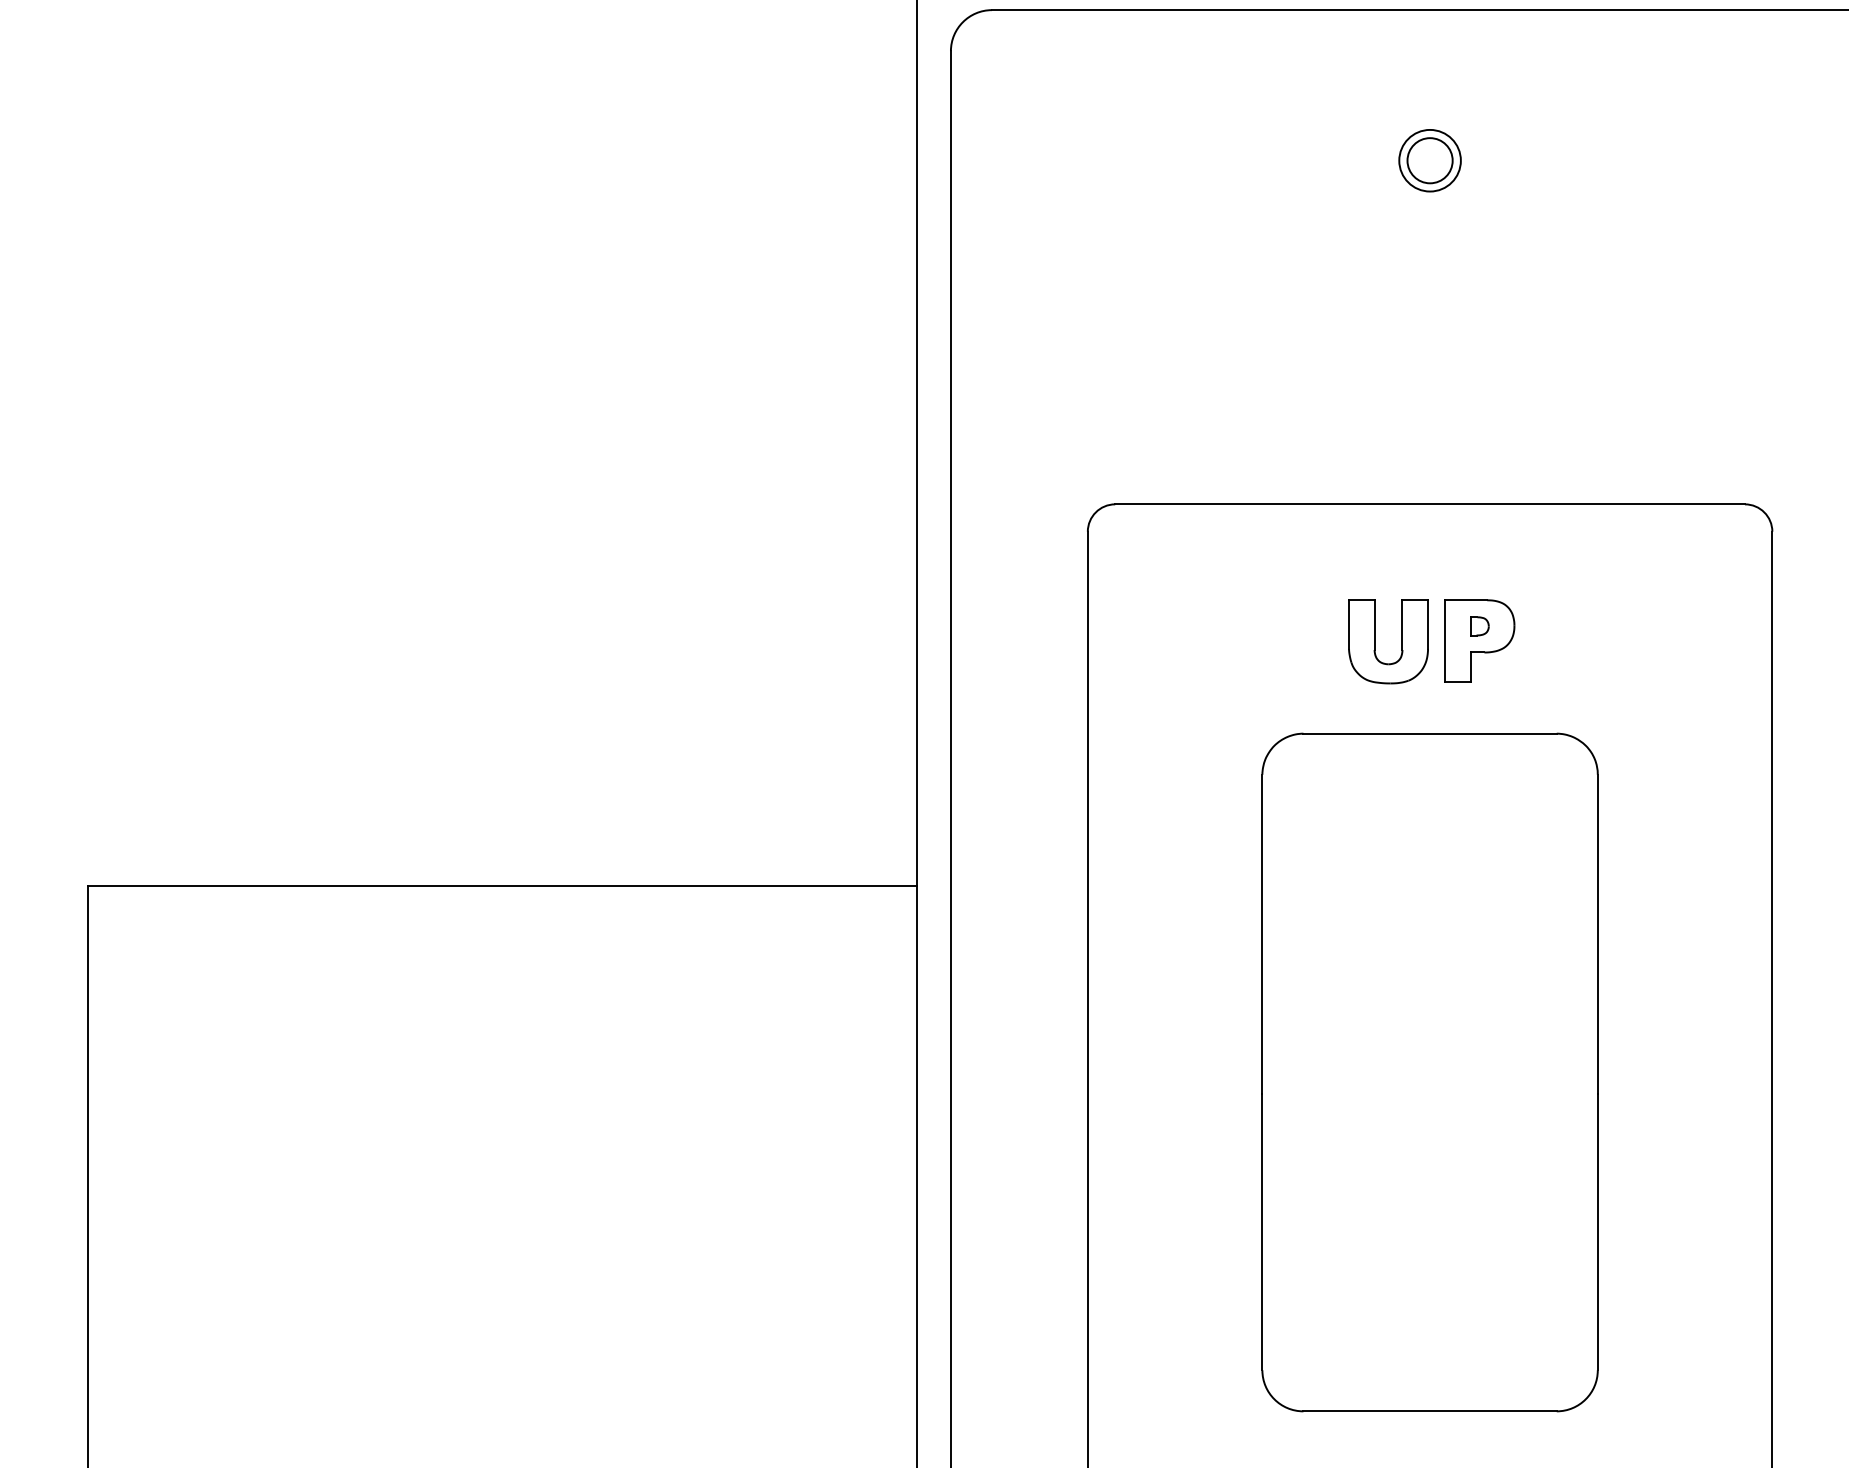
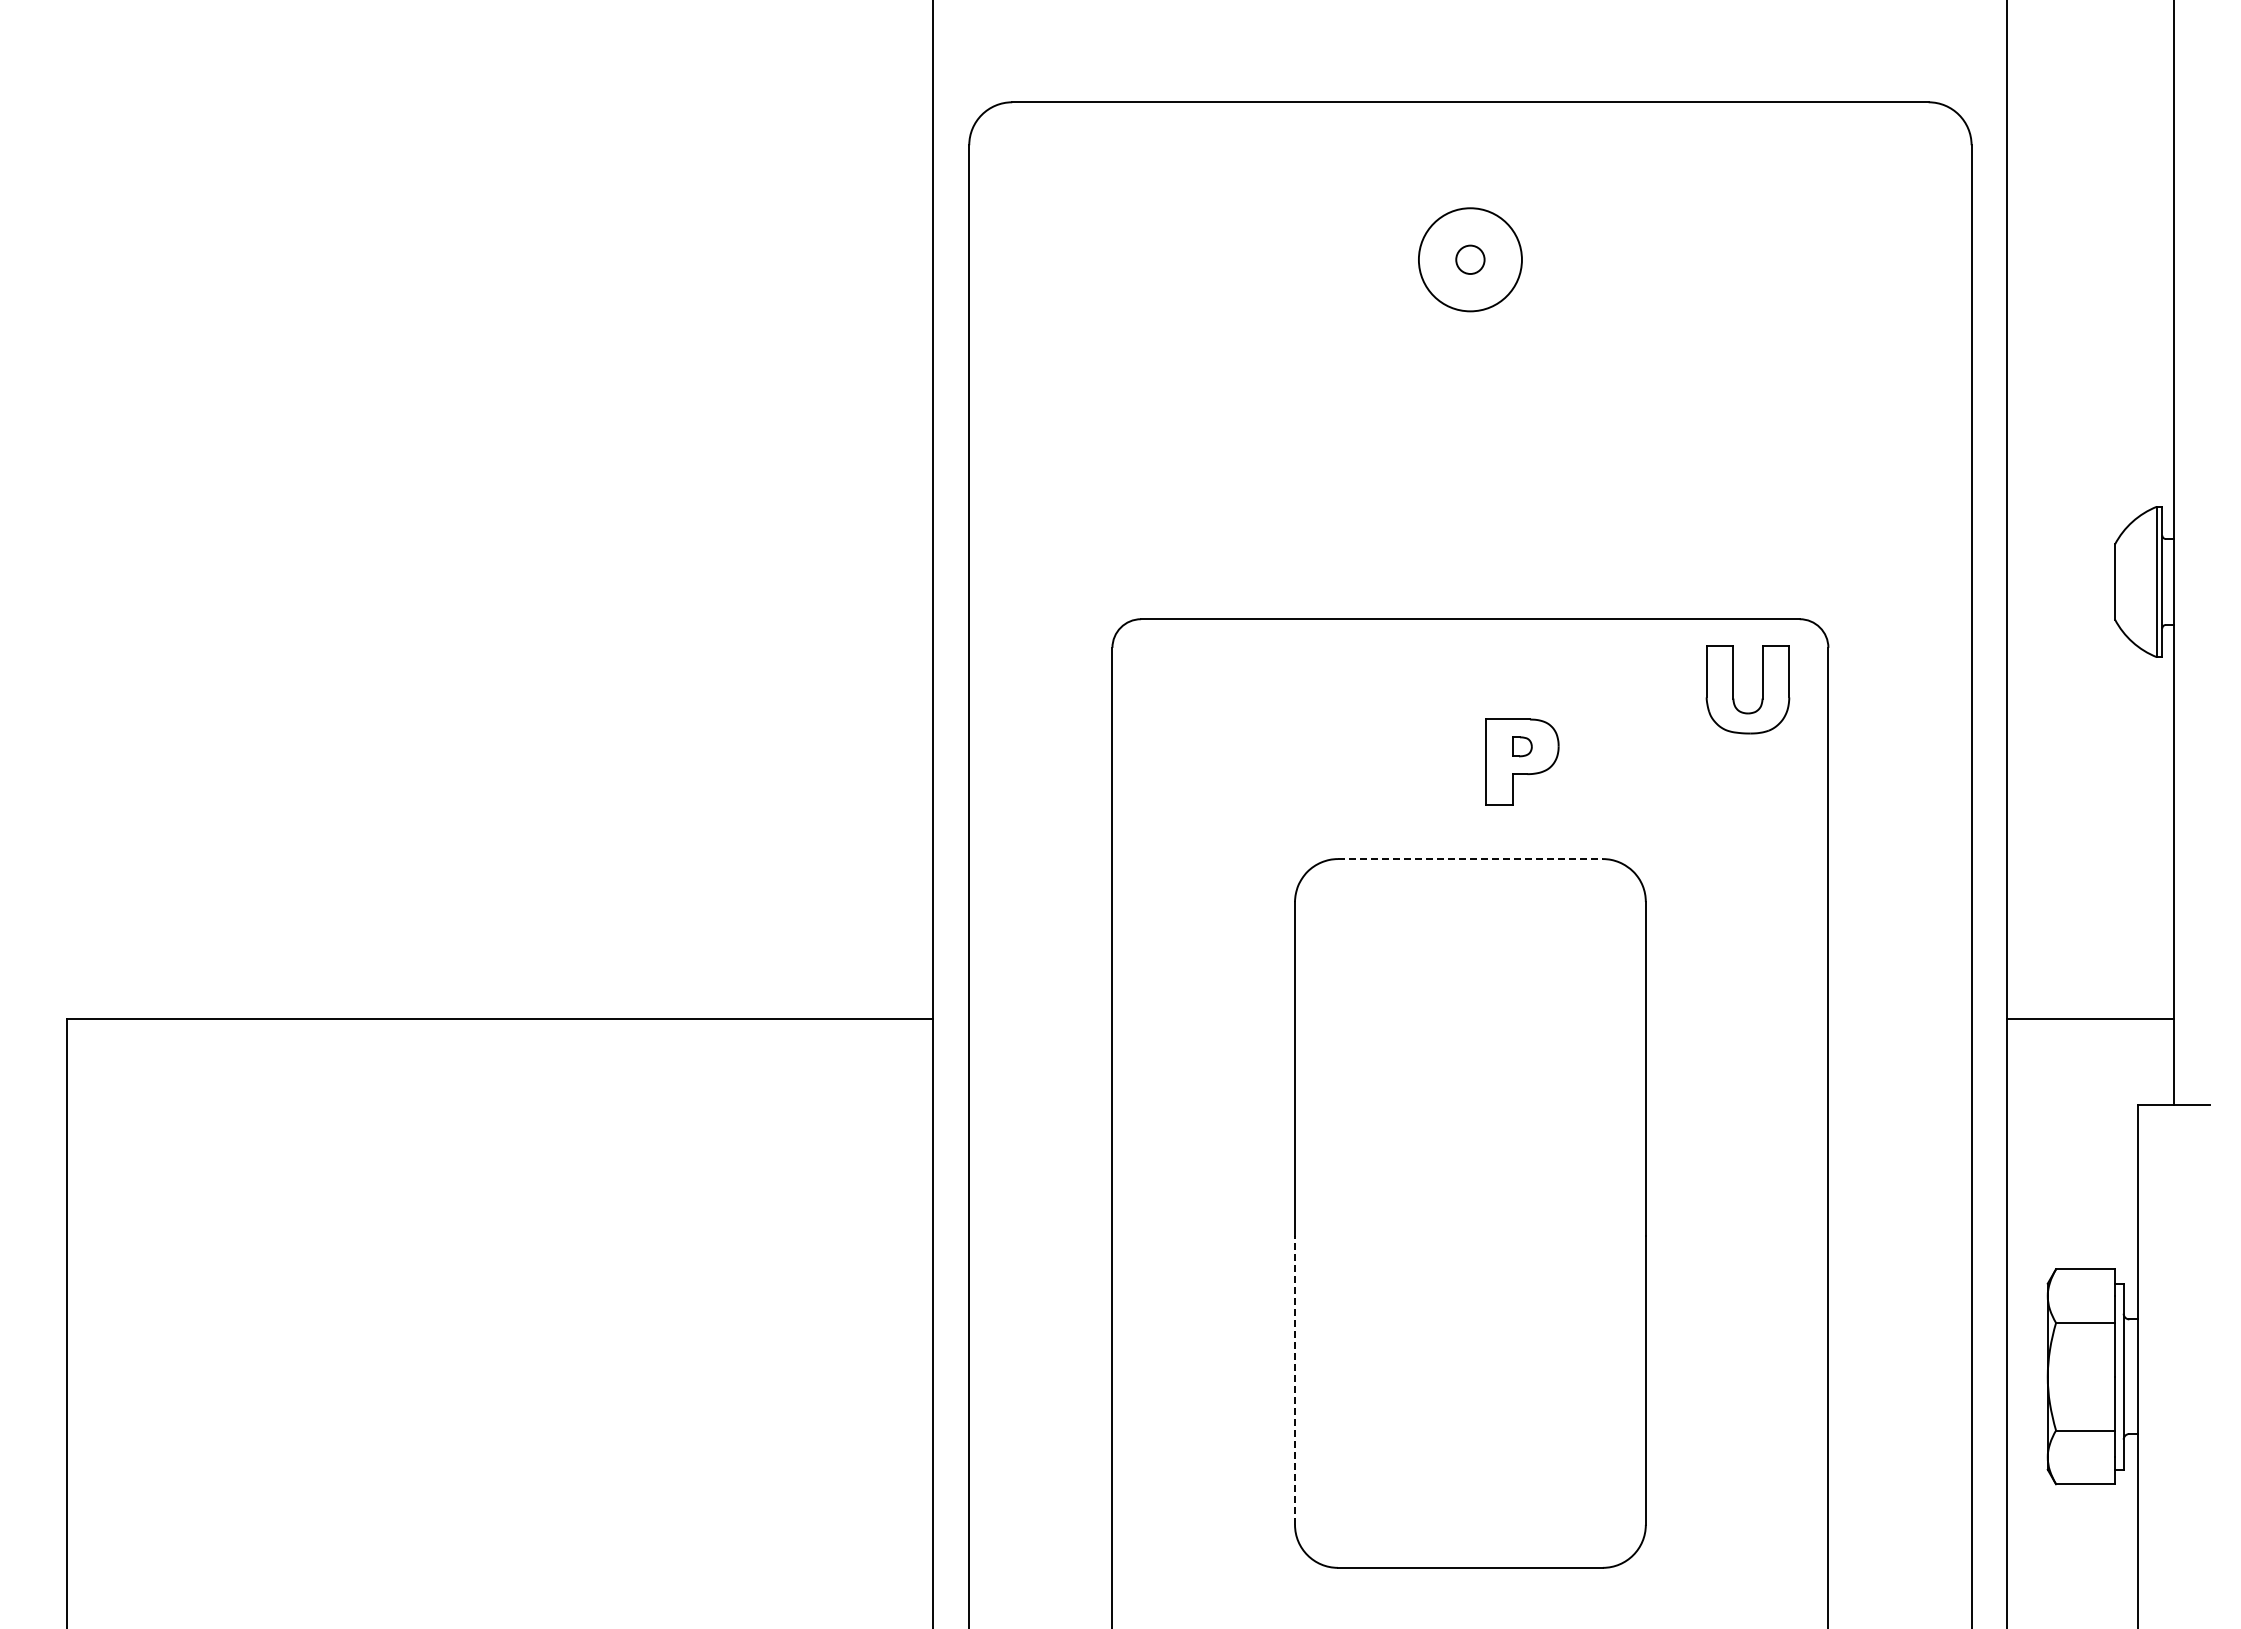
circle: (1430, 160) -> (1470, 259), size x0.6
circle: (1430, 160) -> (1470, 259), size x1.6
part: (1374, 641) -> (1733, 689), moved
line: (1430, 734) -> (1470, 859), solid -> dashed
line: (1262, 1232) -> (1295, 1380), solid -> dashed

